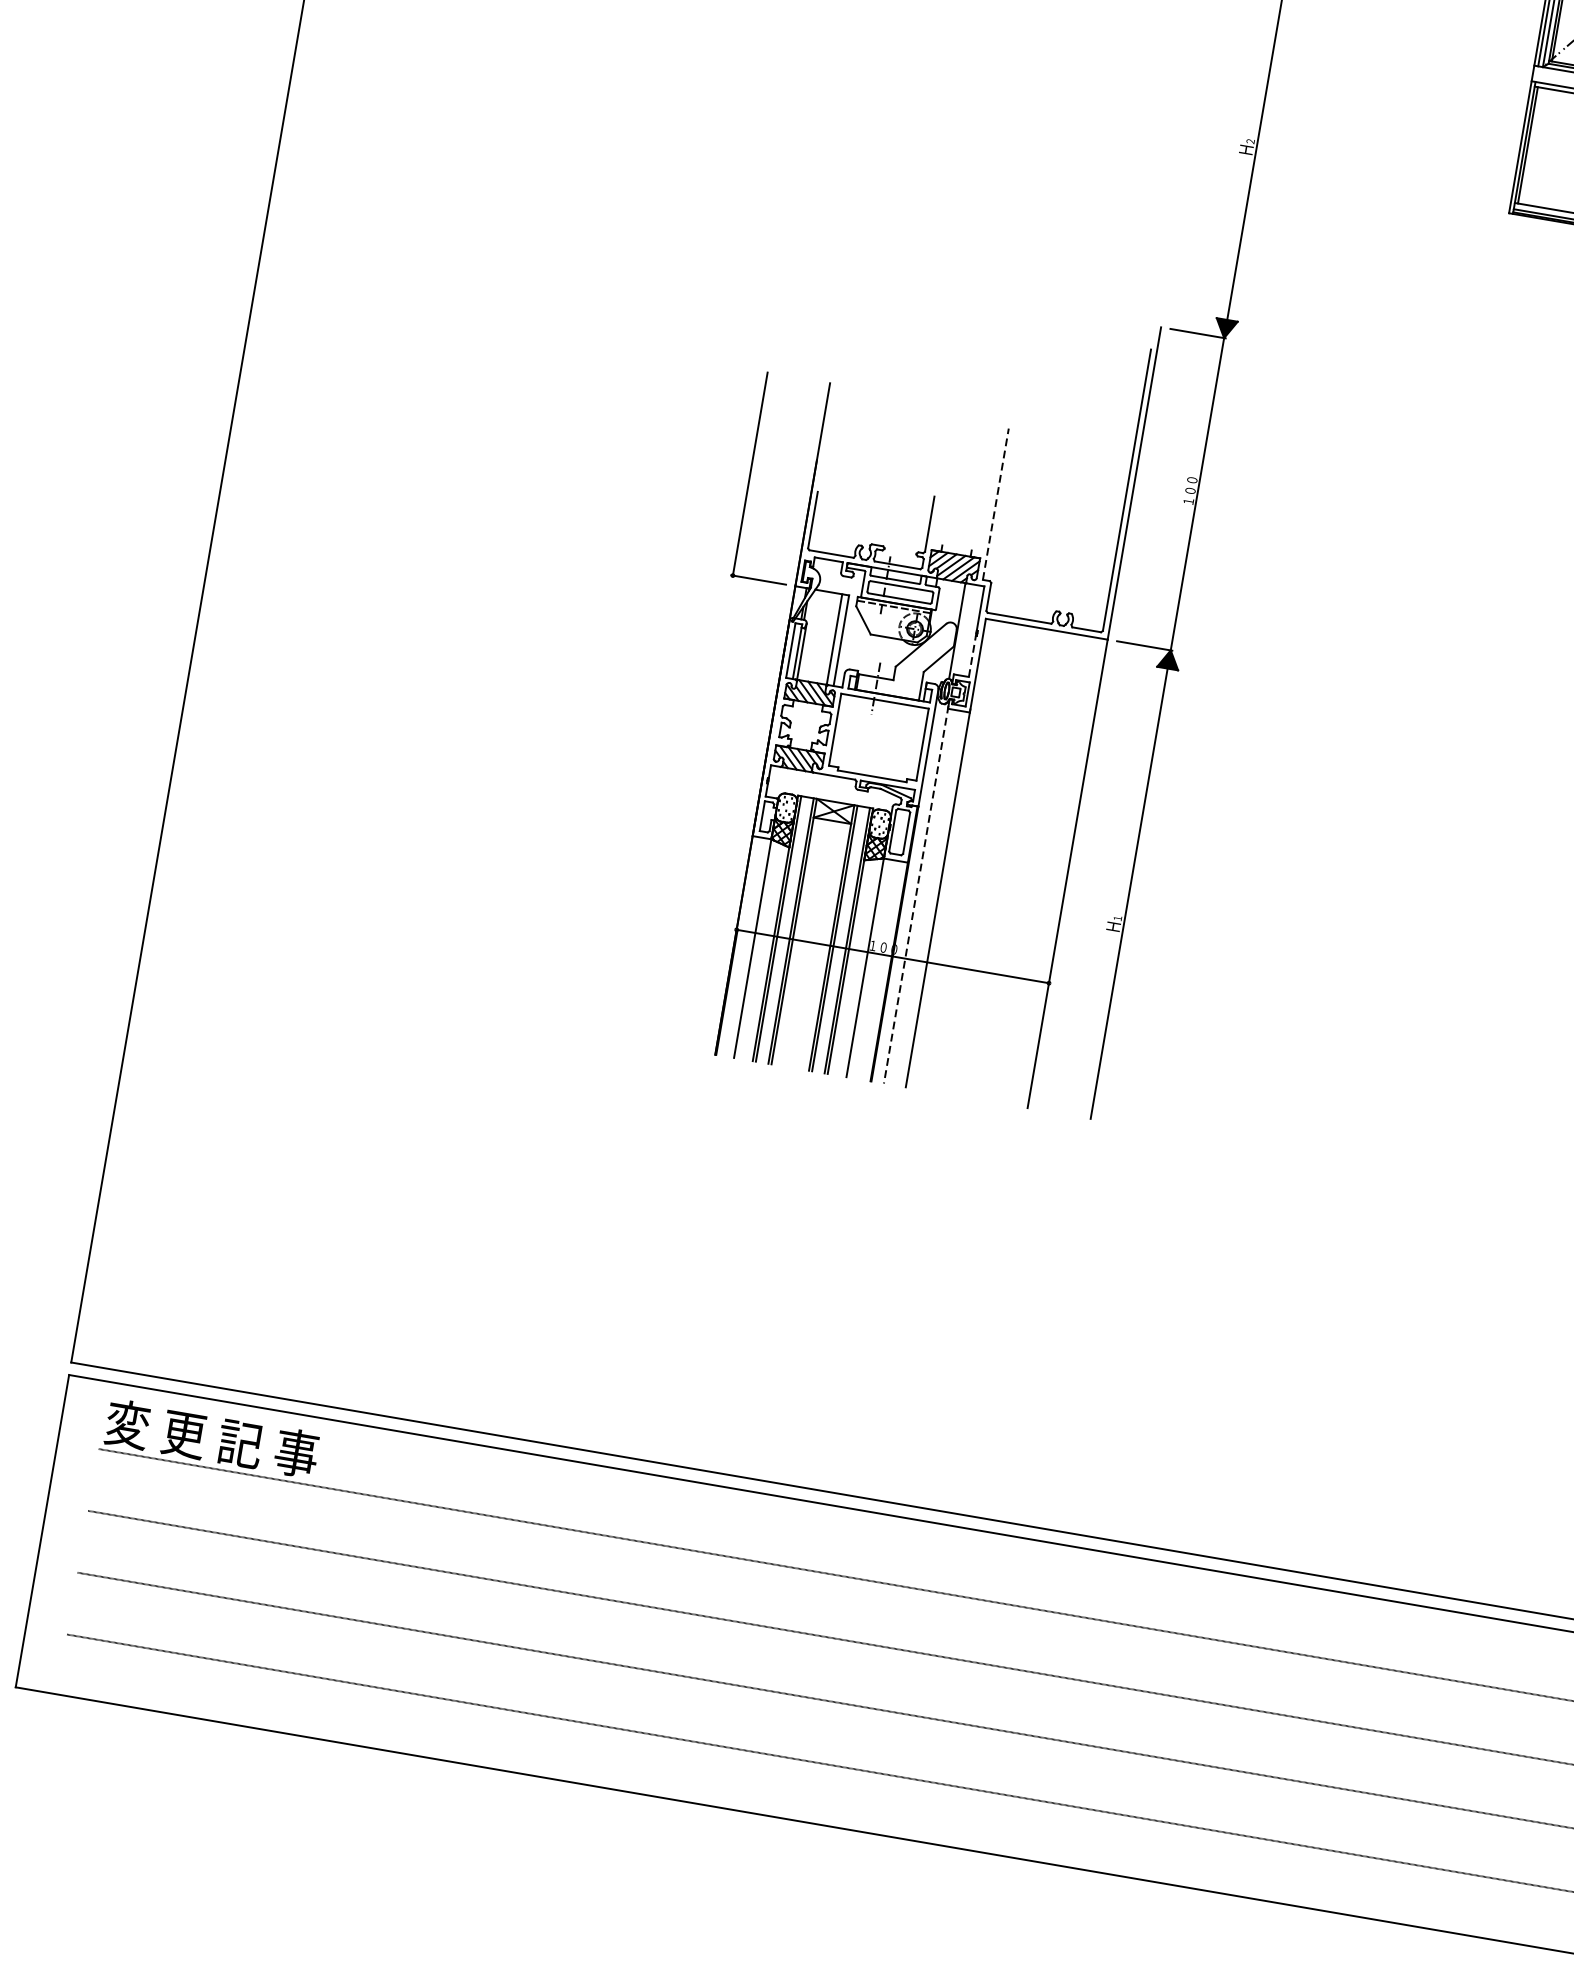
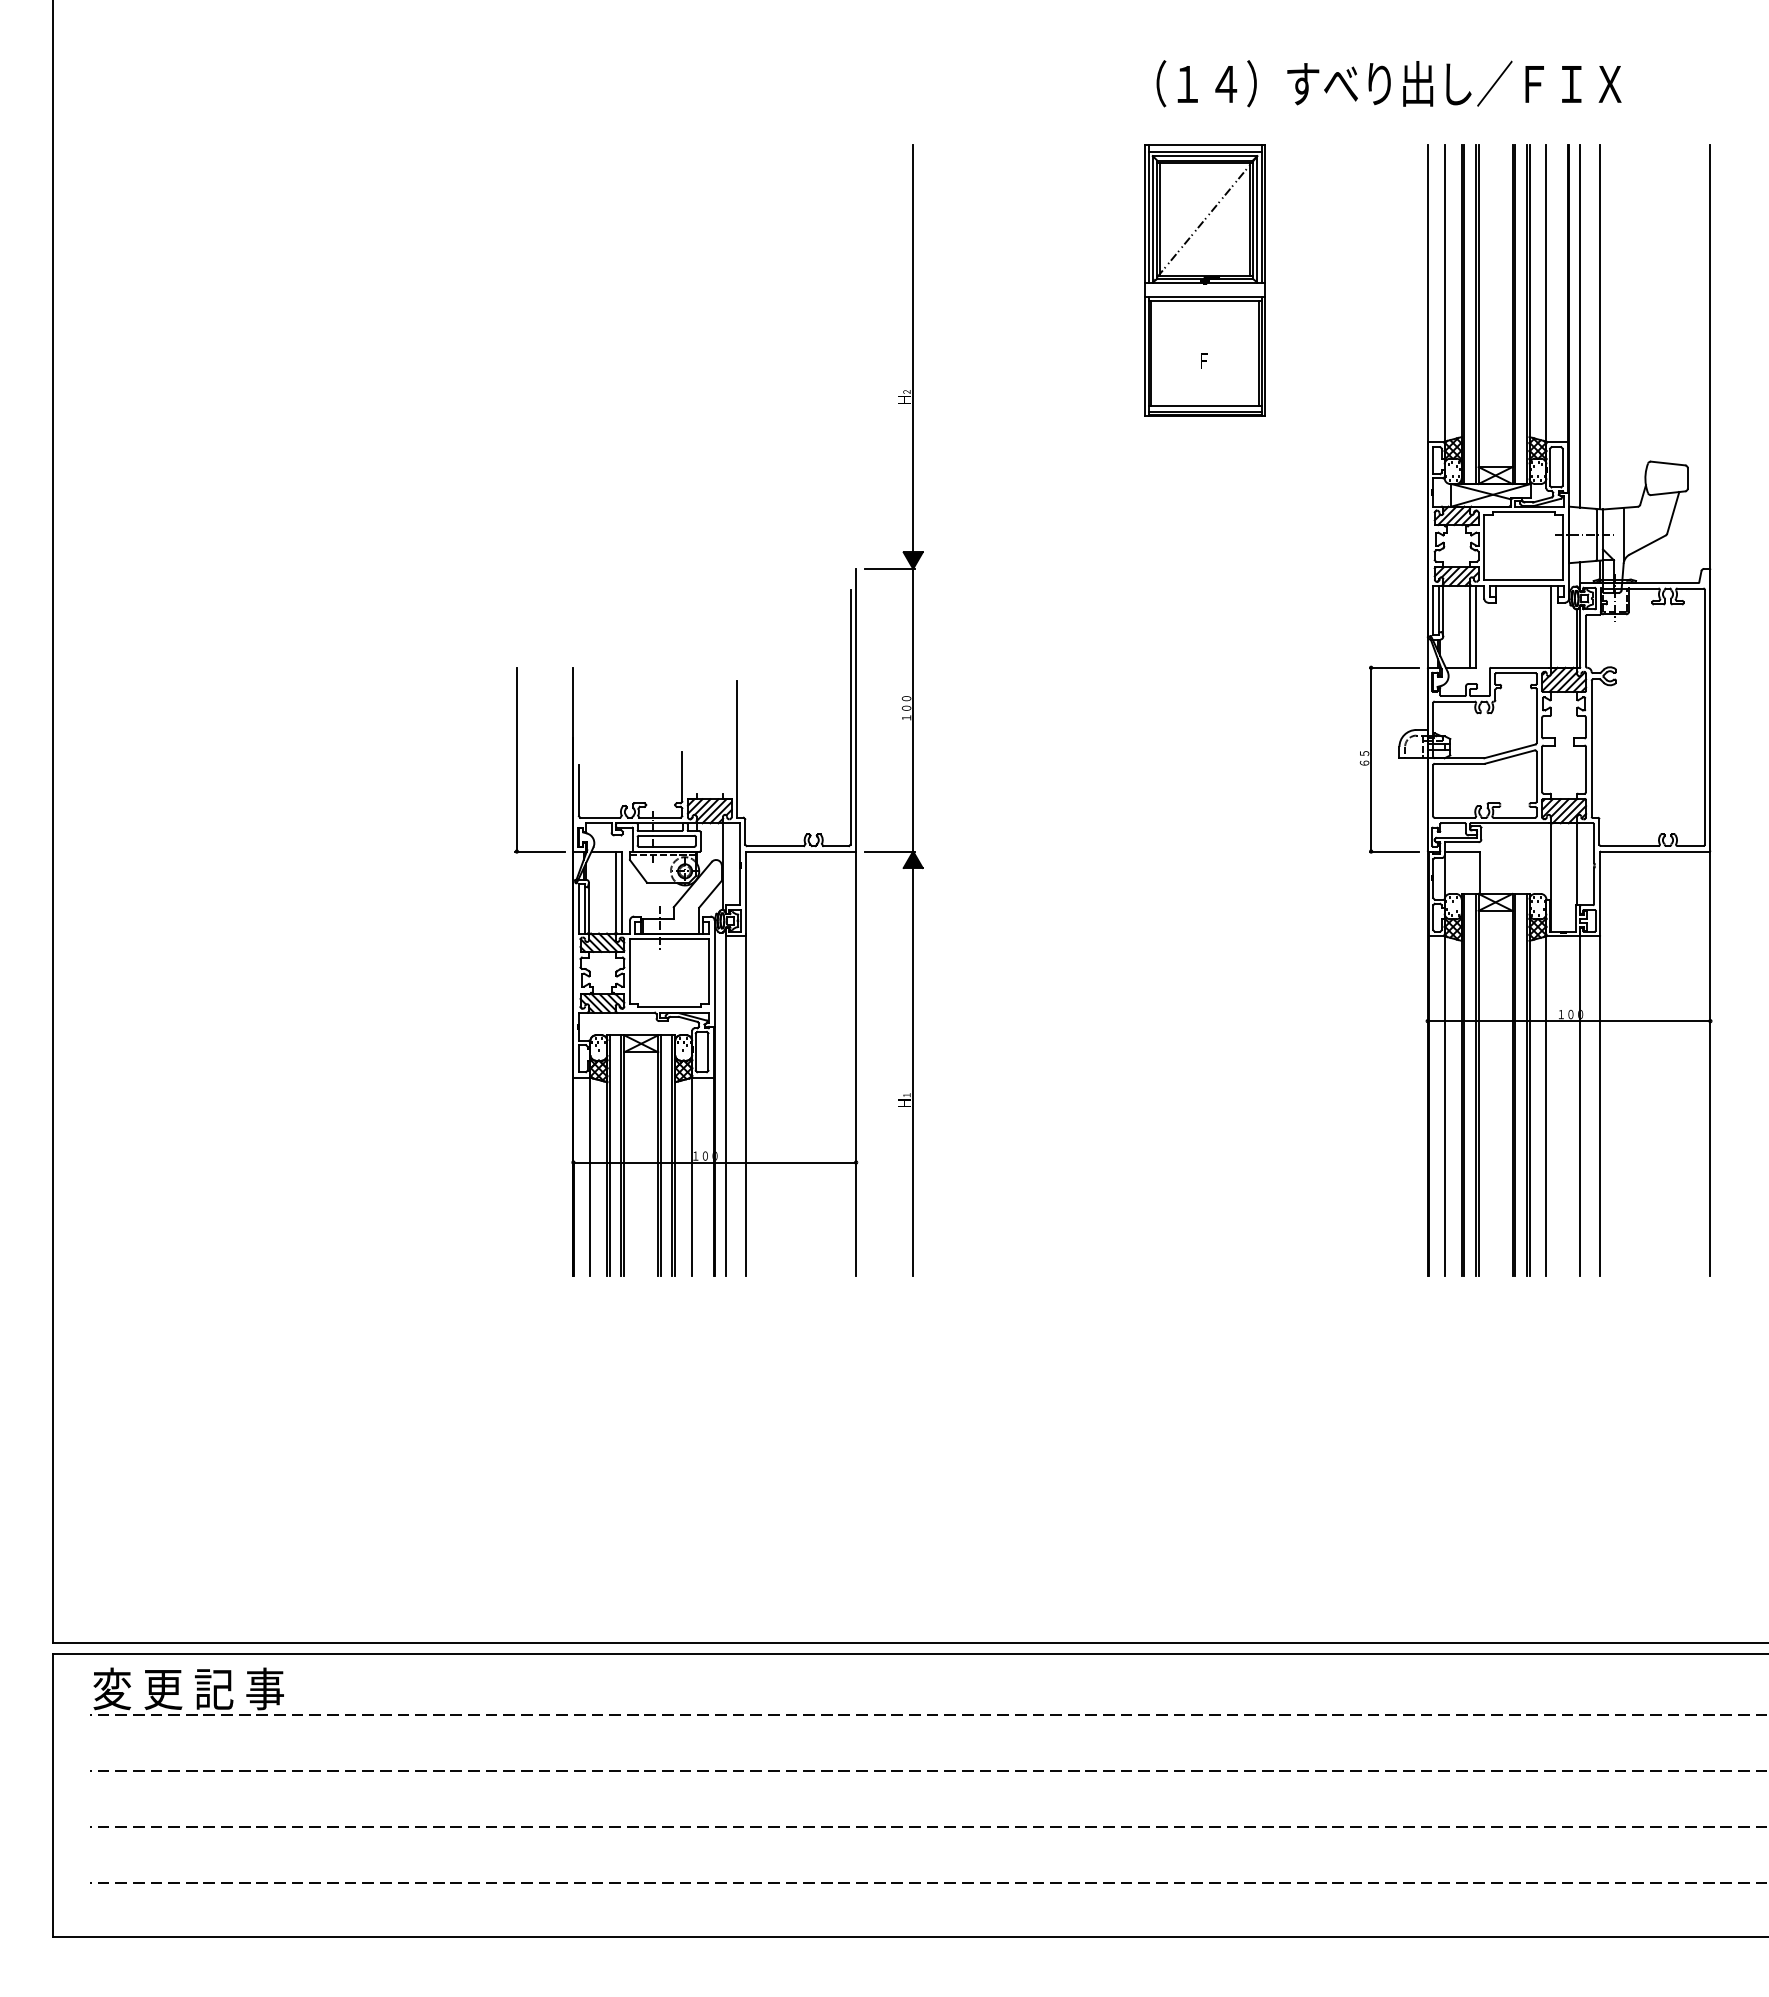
line: (996, 503) -> (737, 748), dashed -> solid
line: (972, 656) -> (739, 886), dashed -> solid
line: (916, 895) -> (726, 1105), dashed -> solid

